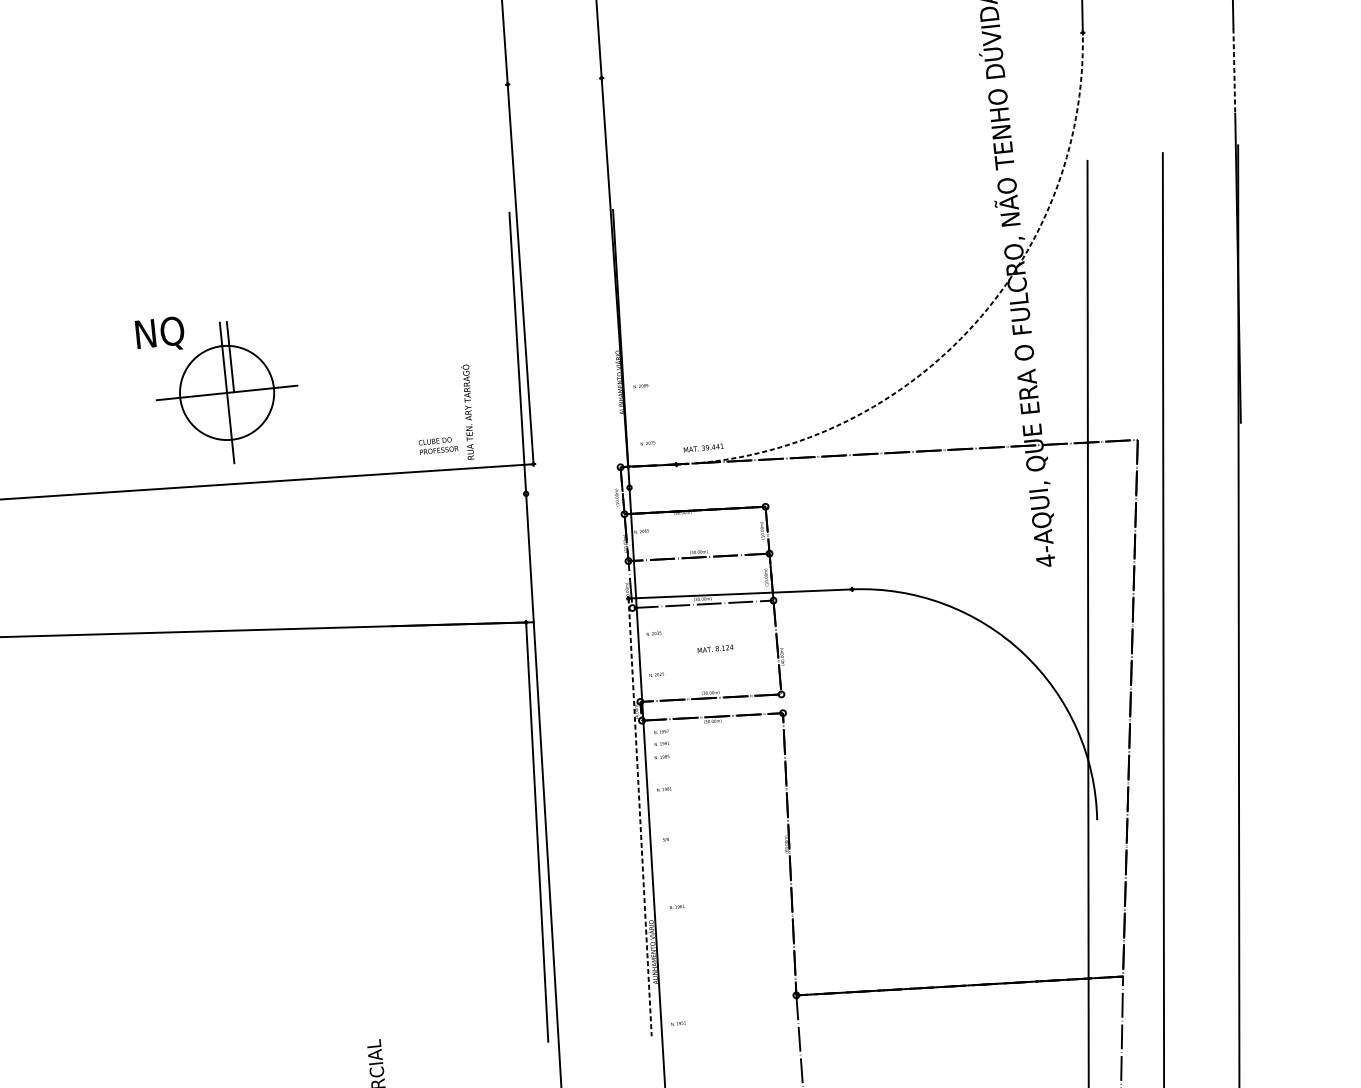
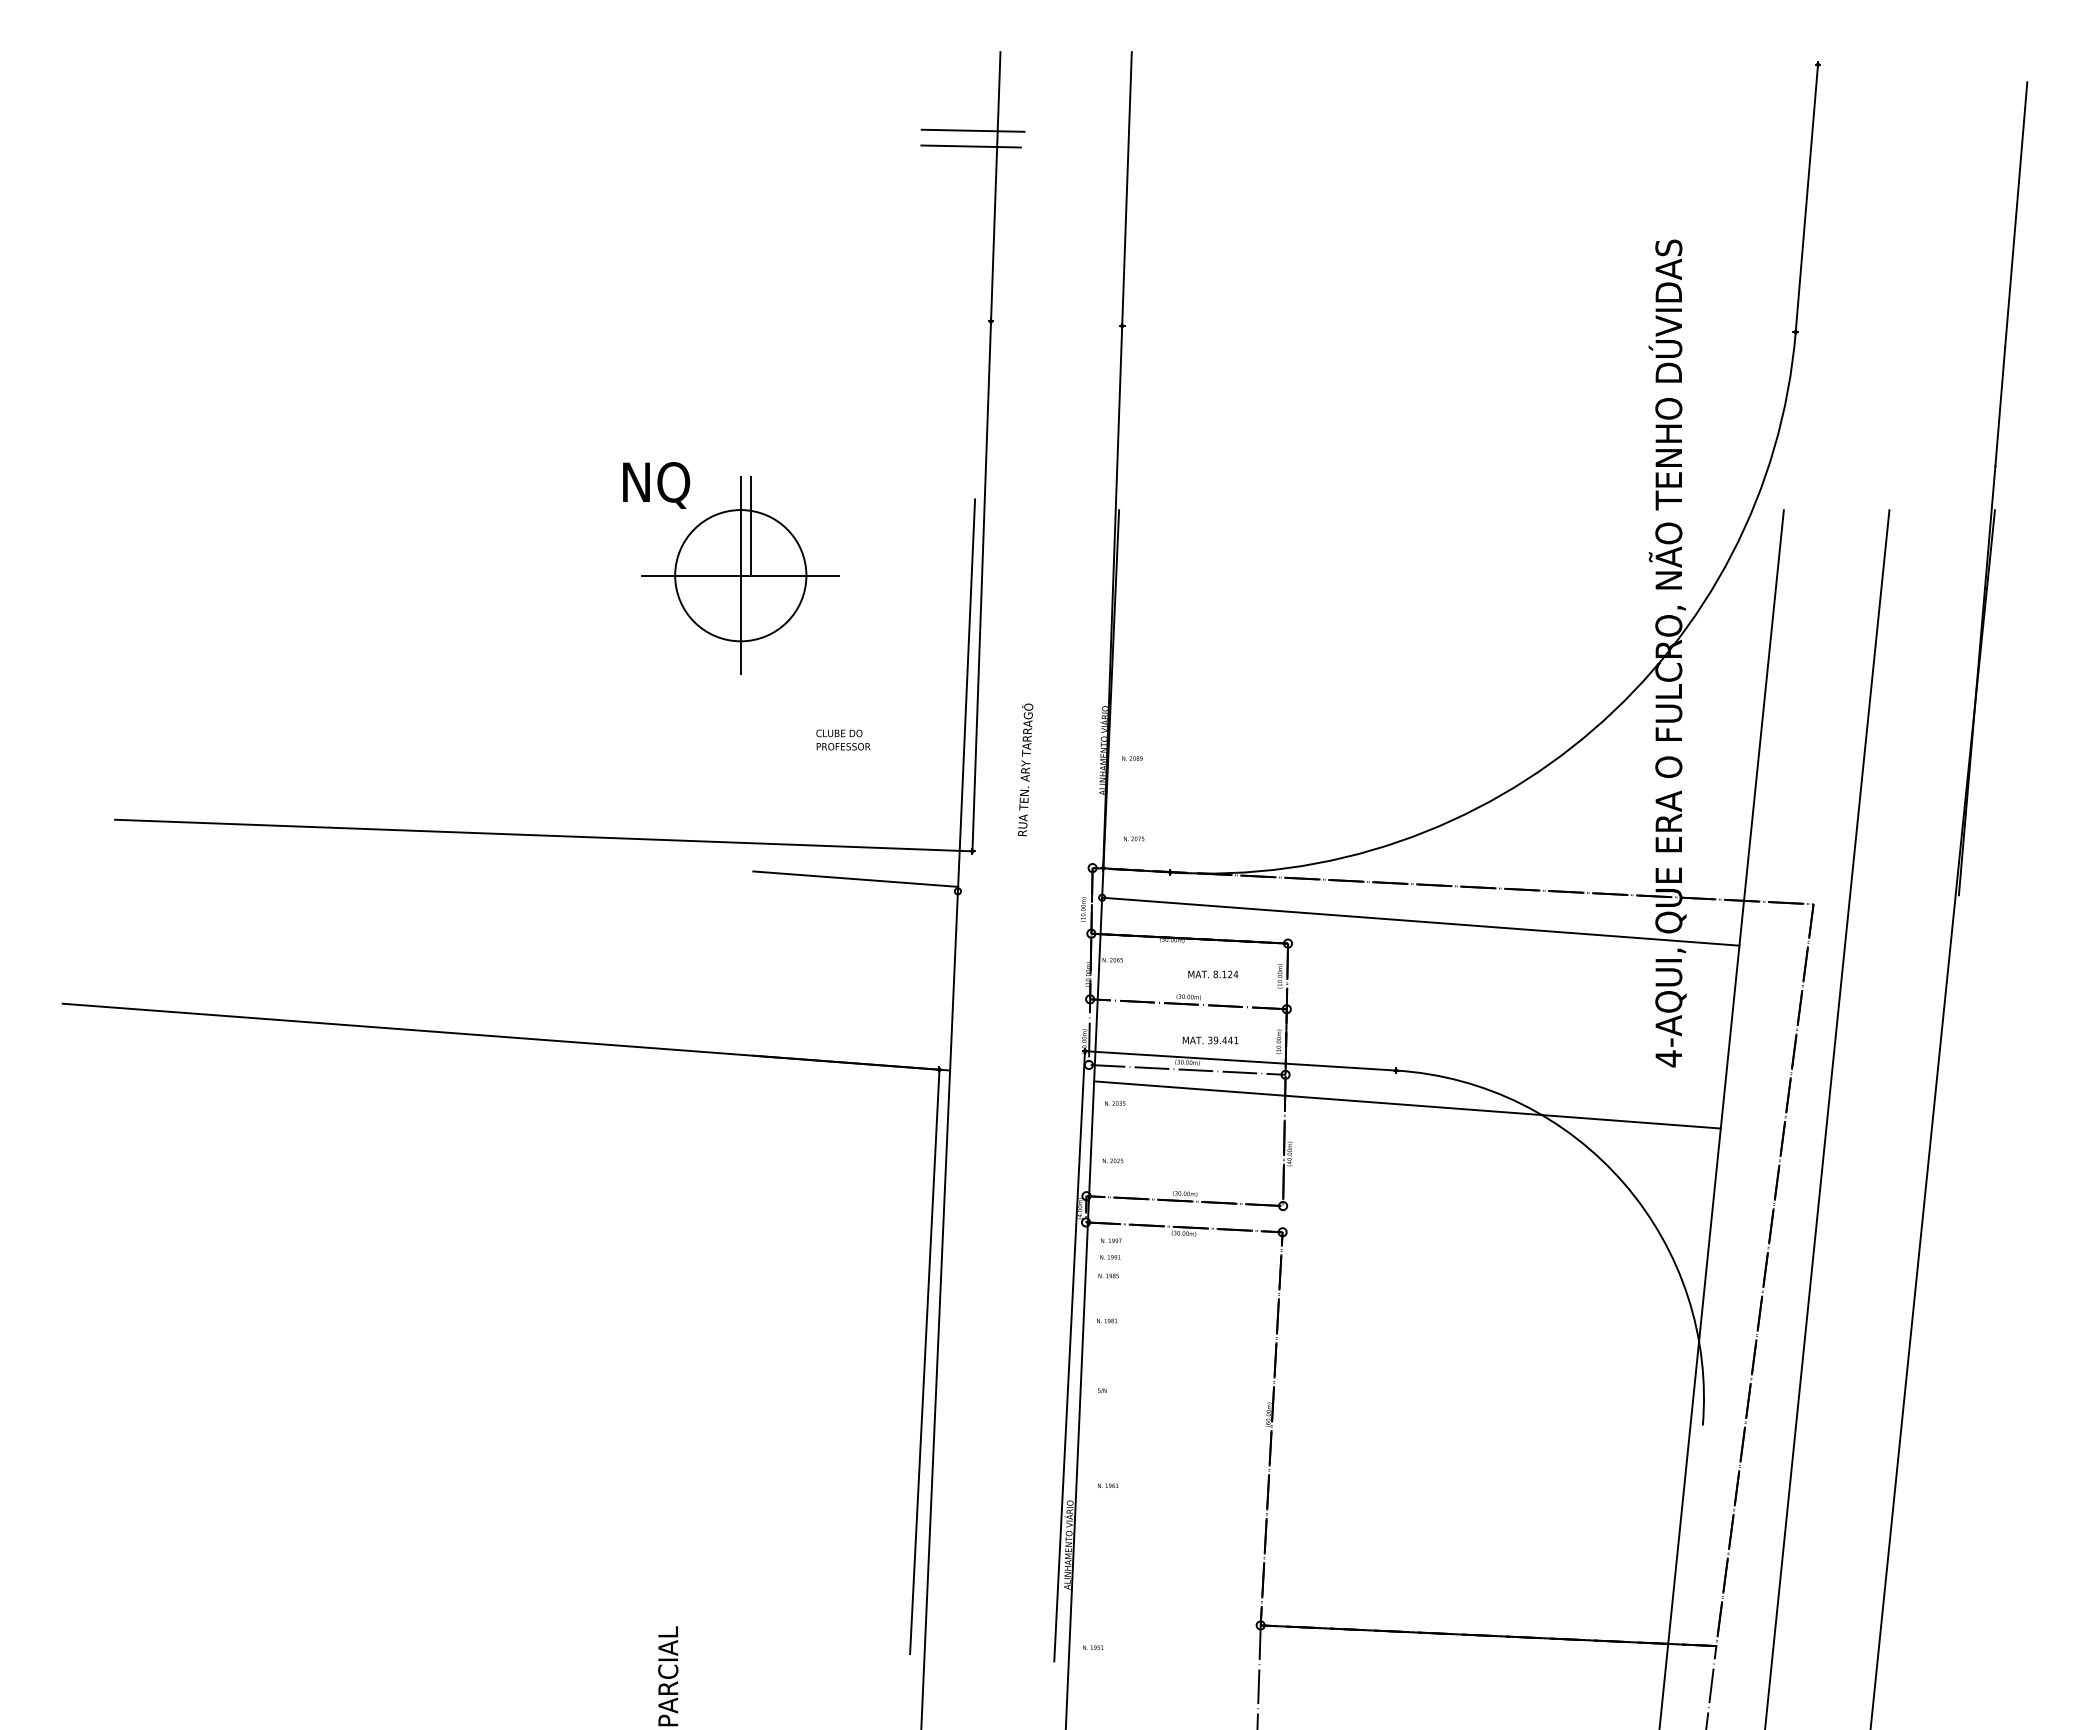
line: (1234, 70) -> (2000, 406), dashed -> solid
arc: (967, 331) -> (1593, 729), dashed -> solid
part: (219, 388) -> (731, 568), moved
text: (468, 411) -> (1025, 769), moved
text: (438, 445) -> (843, 739), moved
text: (703, 448) -> (1210, 1040), moved
line: (858, 481) -> (1420, 921), added
line: (452, 492) -> (855, 878), added
line: (862, 612) -> (1407, 1104), added
text: (715, 648) -> (1213, 974), moved
line: (640, 817) -> (1069, 1356), dashed -> solid

